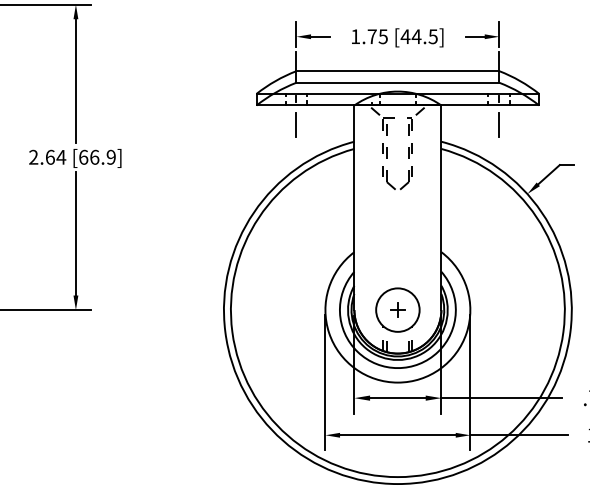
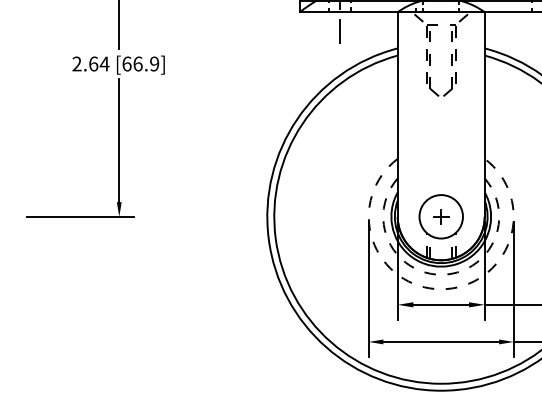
arc: (397, 368) -> (440, 275), solid -> dashed
arc: (397, 382) -> (440, 289), solid -> dashed

